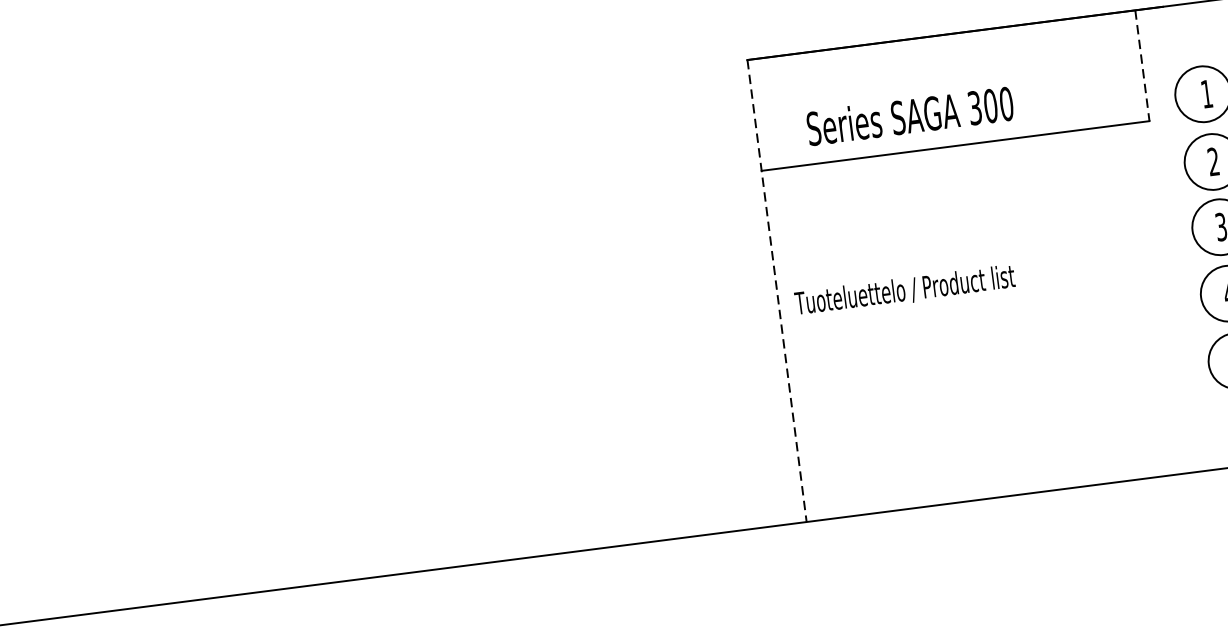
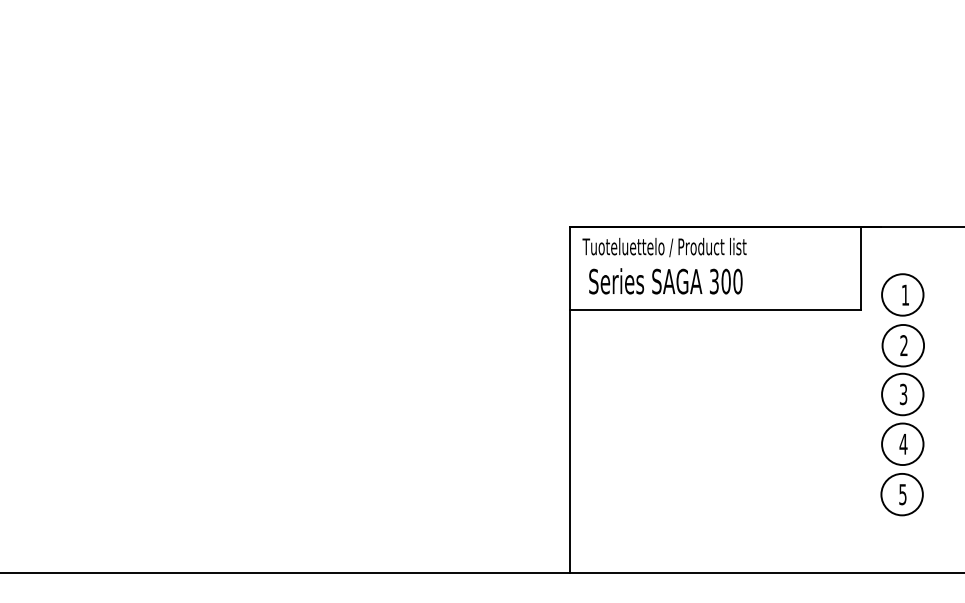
line: (1142, 66) -> (860, 268), dashed -> solid
text: (909, 116) -> (665, 281), moved
line: (777, 290) -> (570, 399), dashed -> solid
text: (904, 290) -> (664, 247), moved

